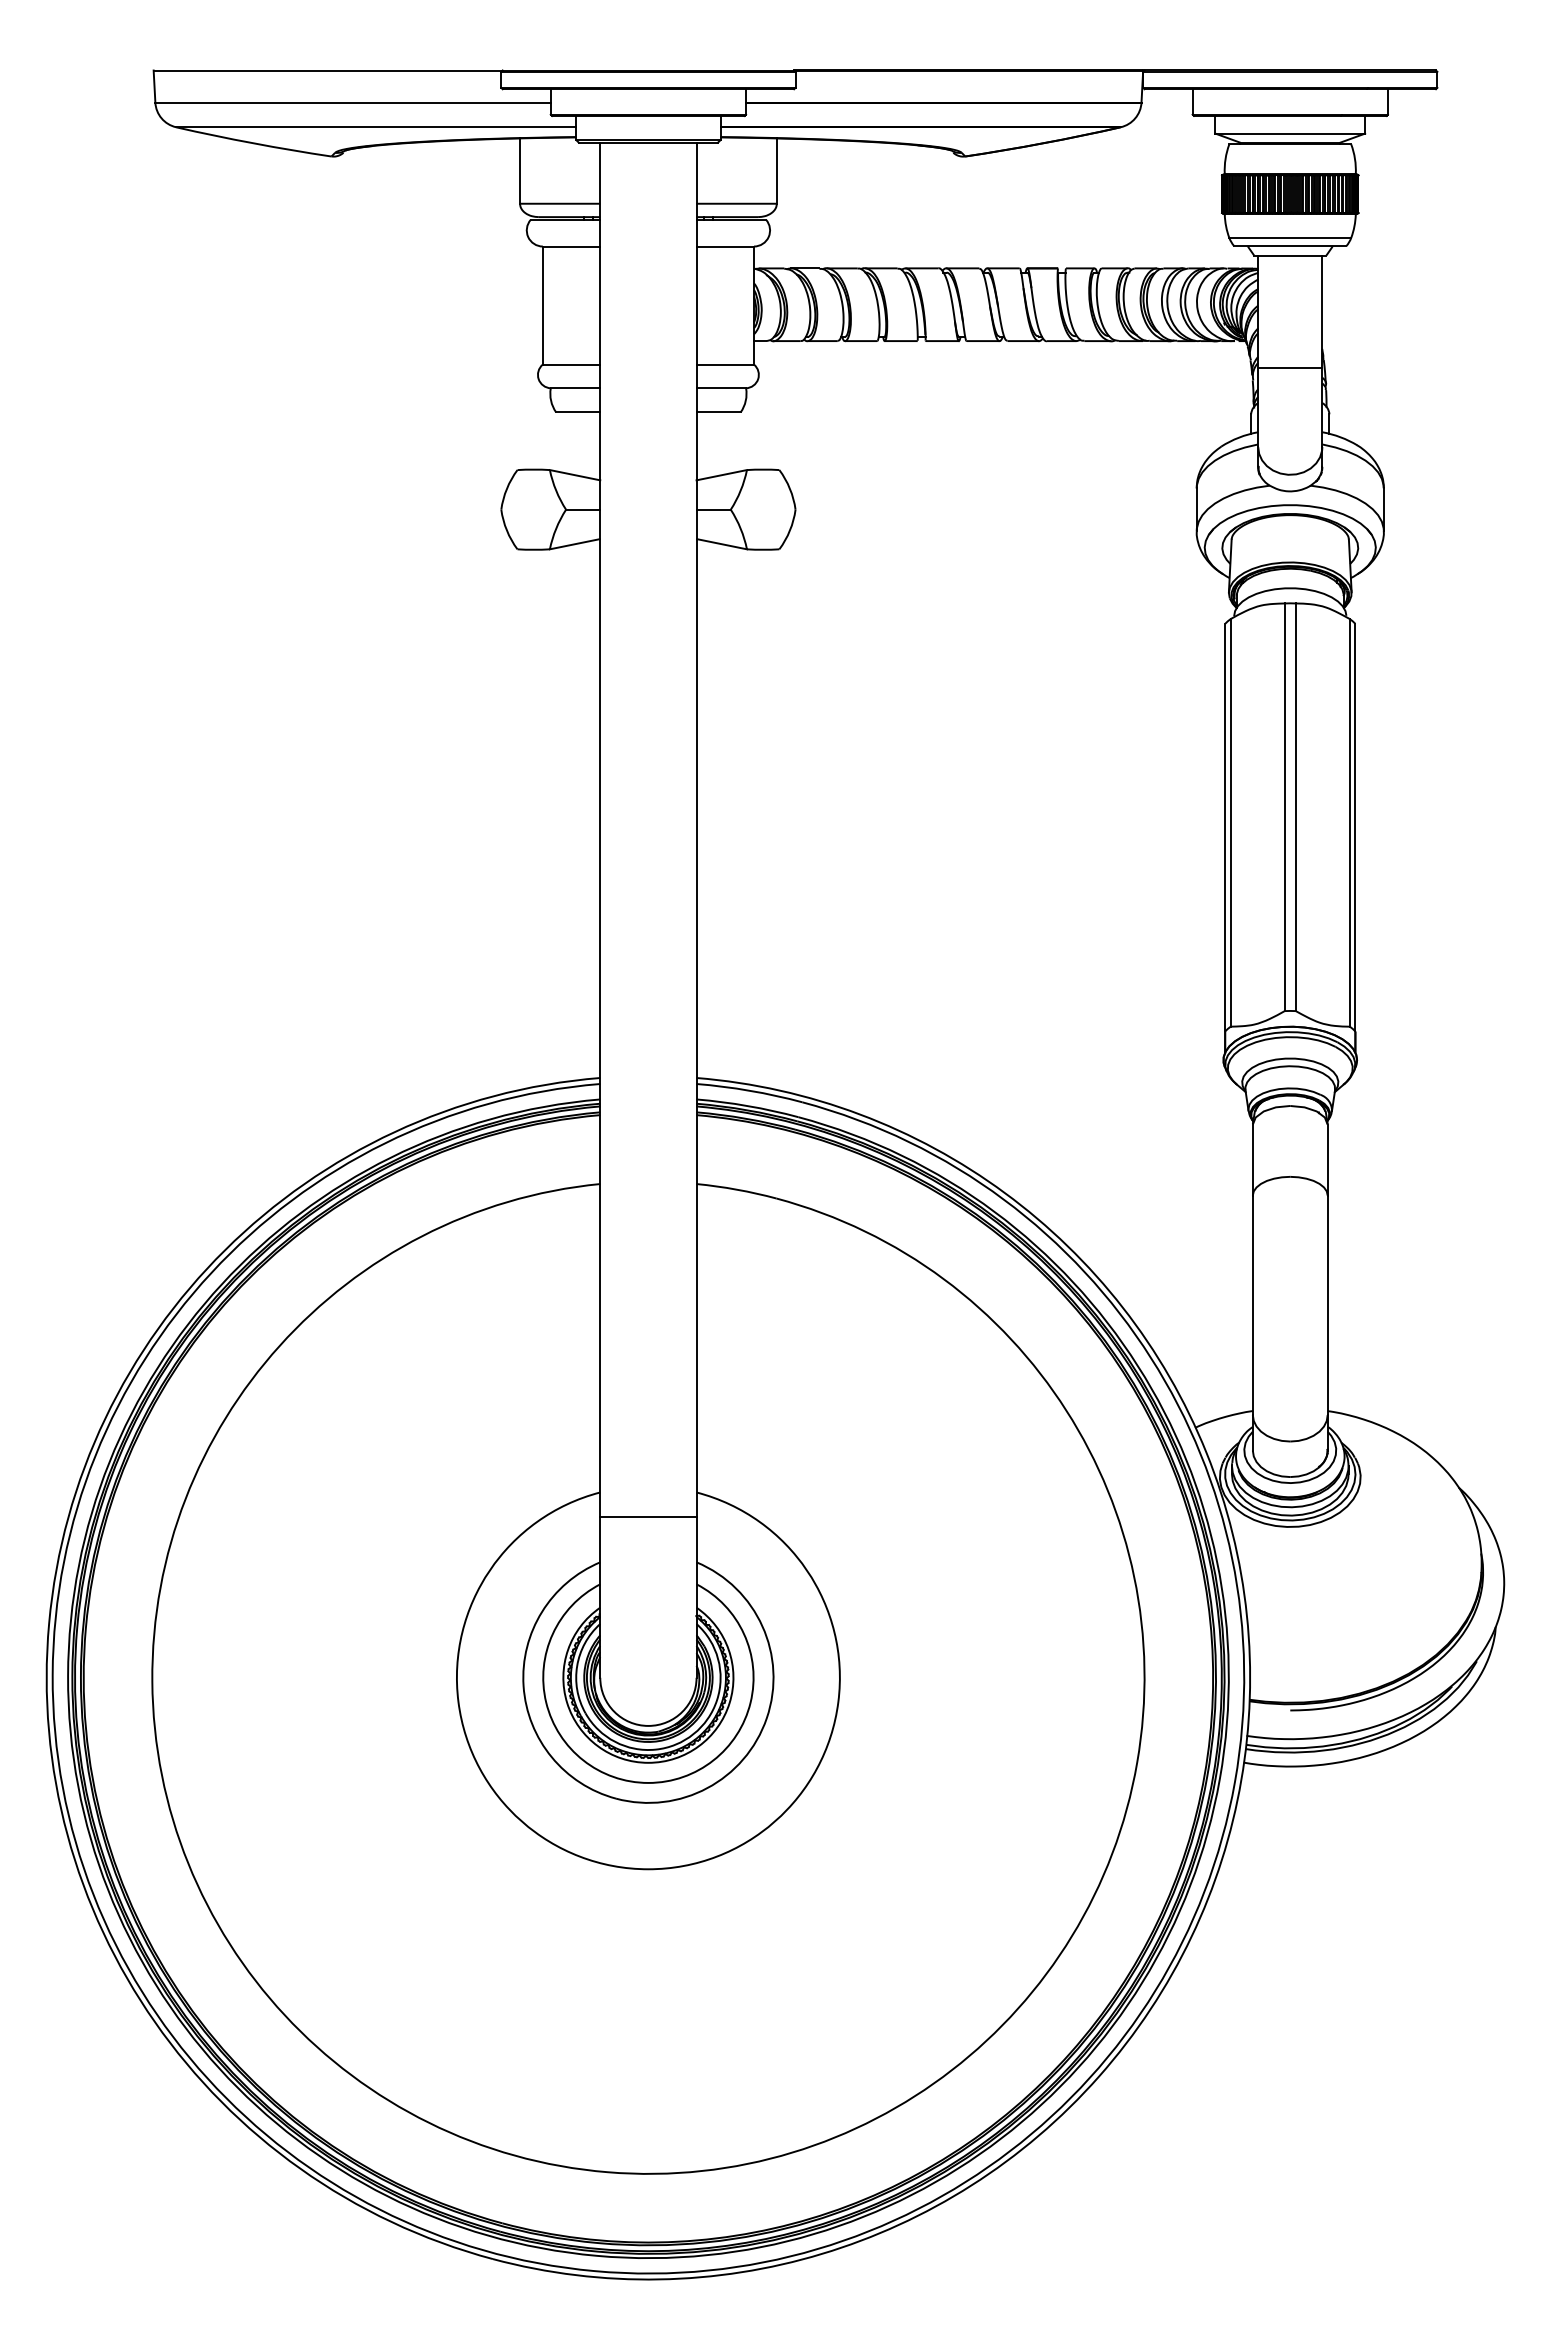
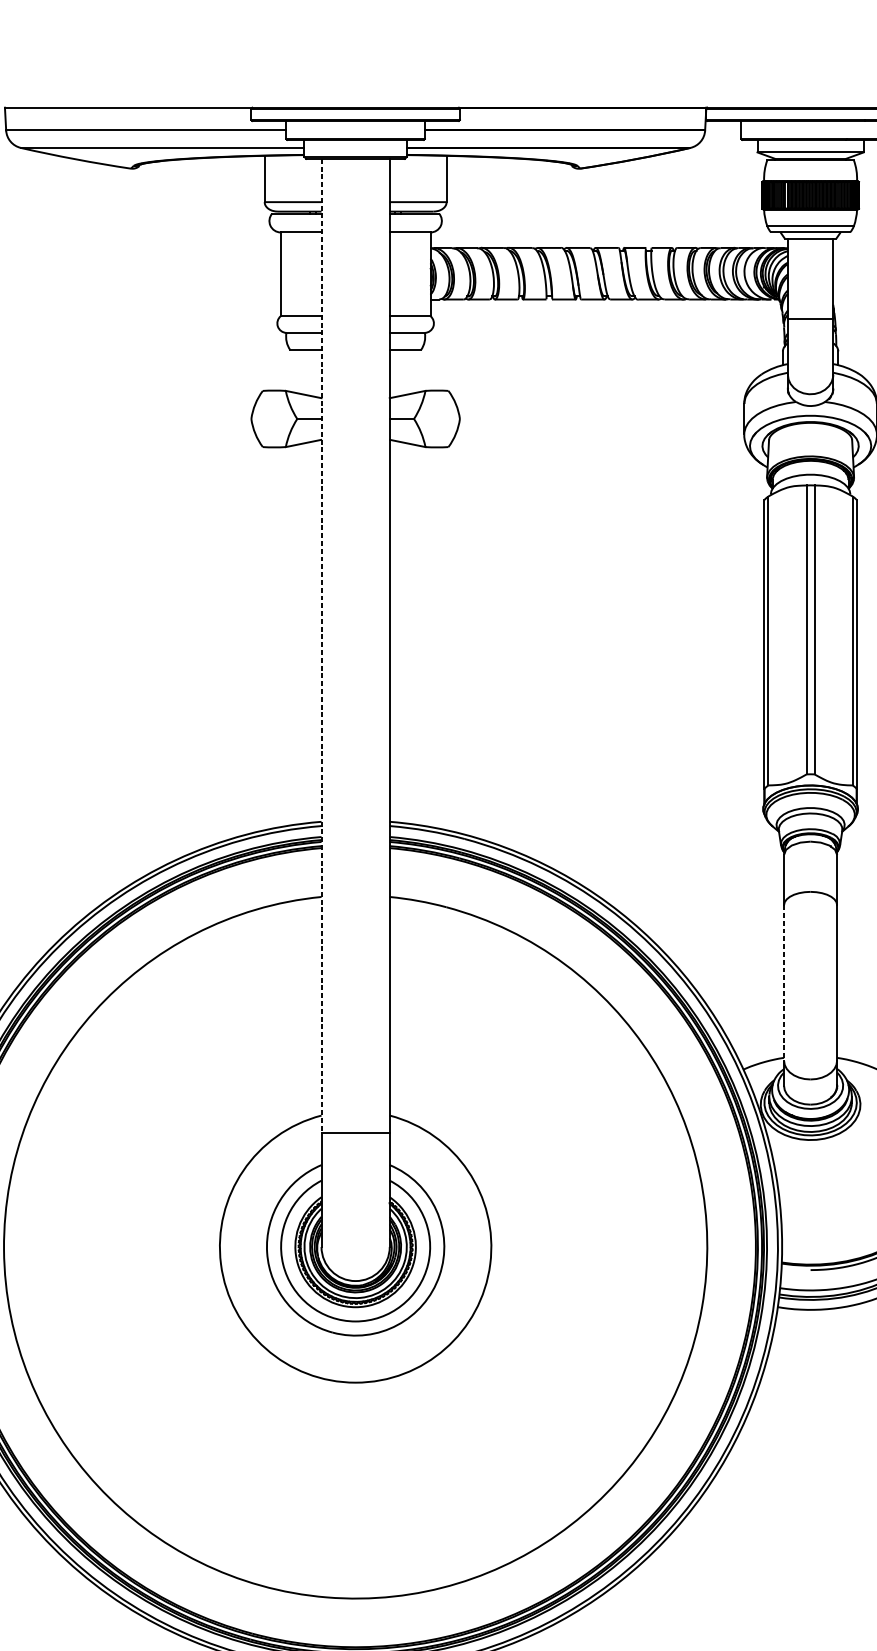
line: (600, 830) -> (321, 646), solid -> dashed
line: (1252, 1305) -> (783, 983), solid -> dashed

